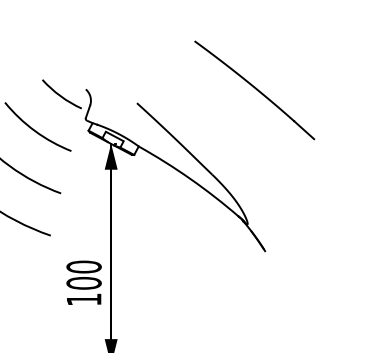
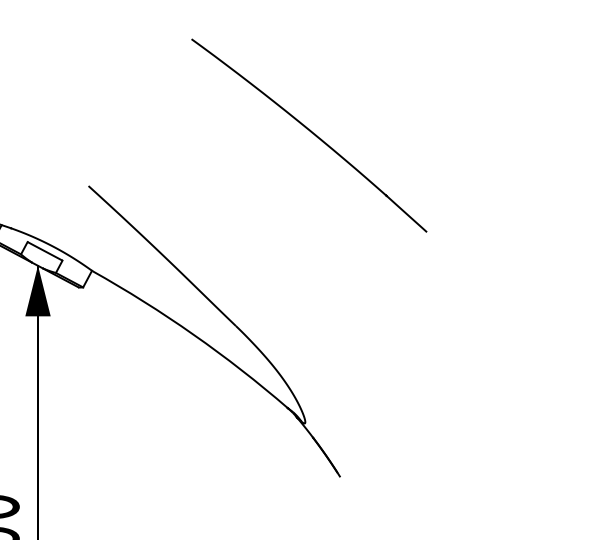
part: (254, 90) -> (308, 135), moved

